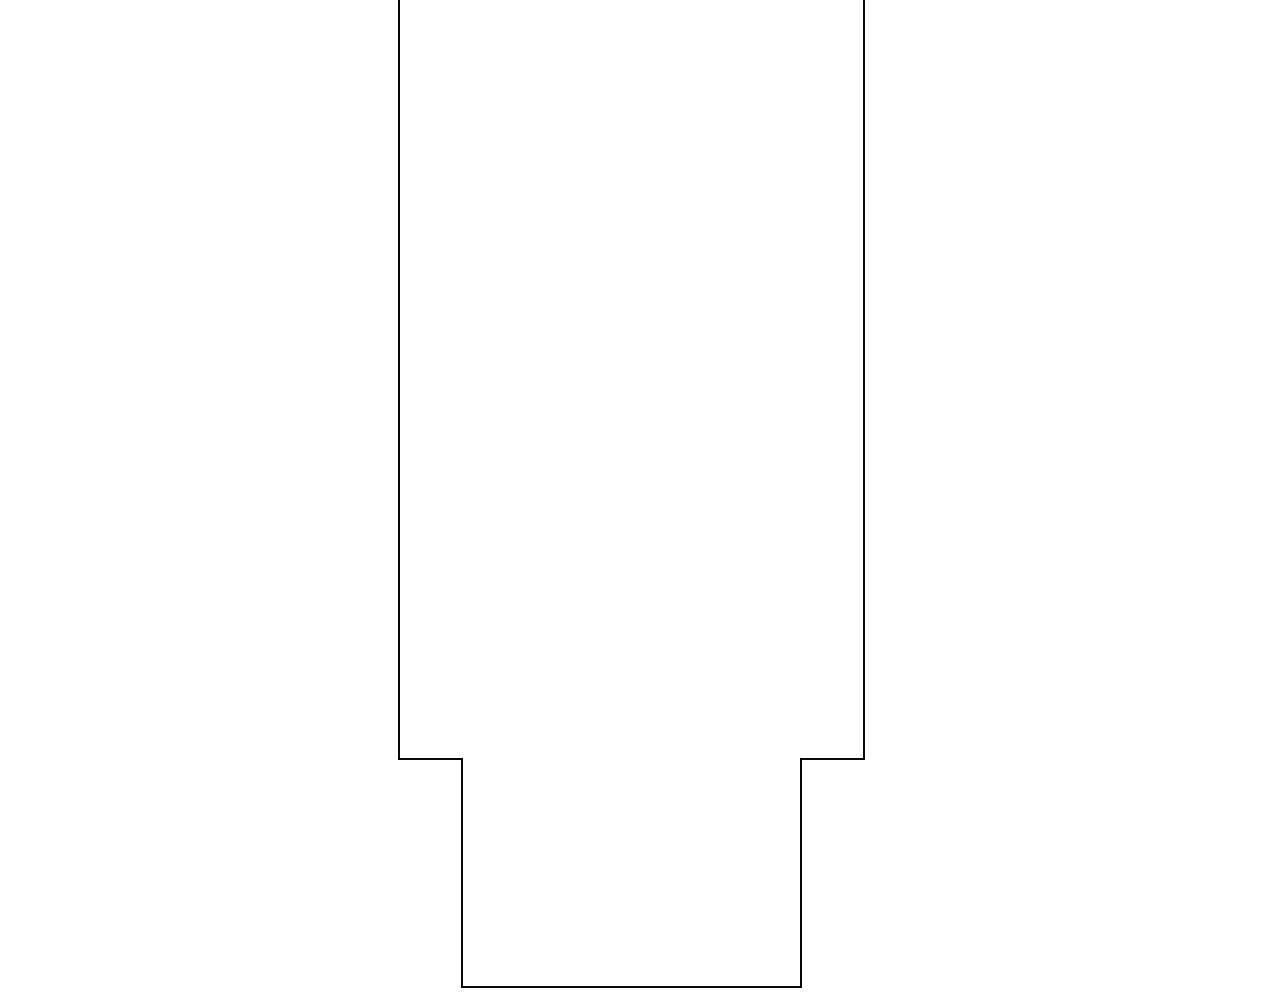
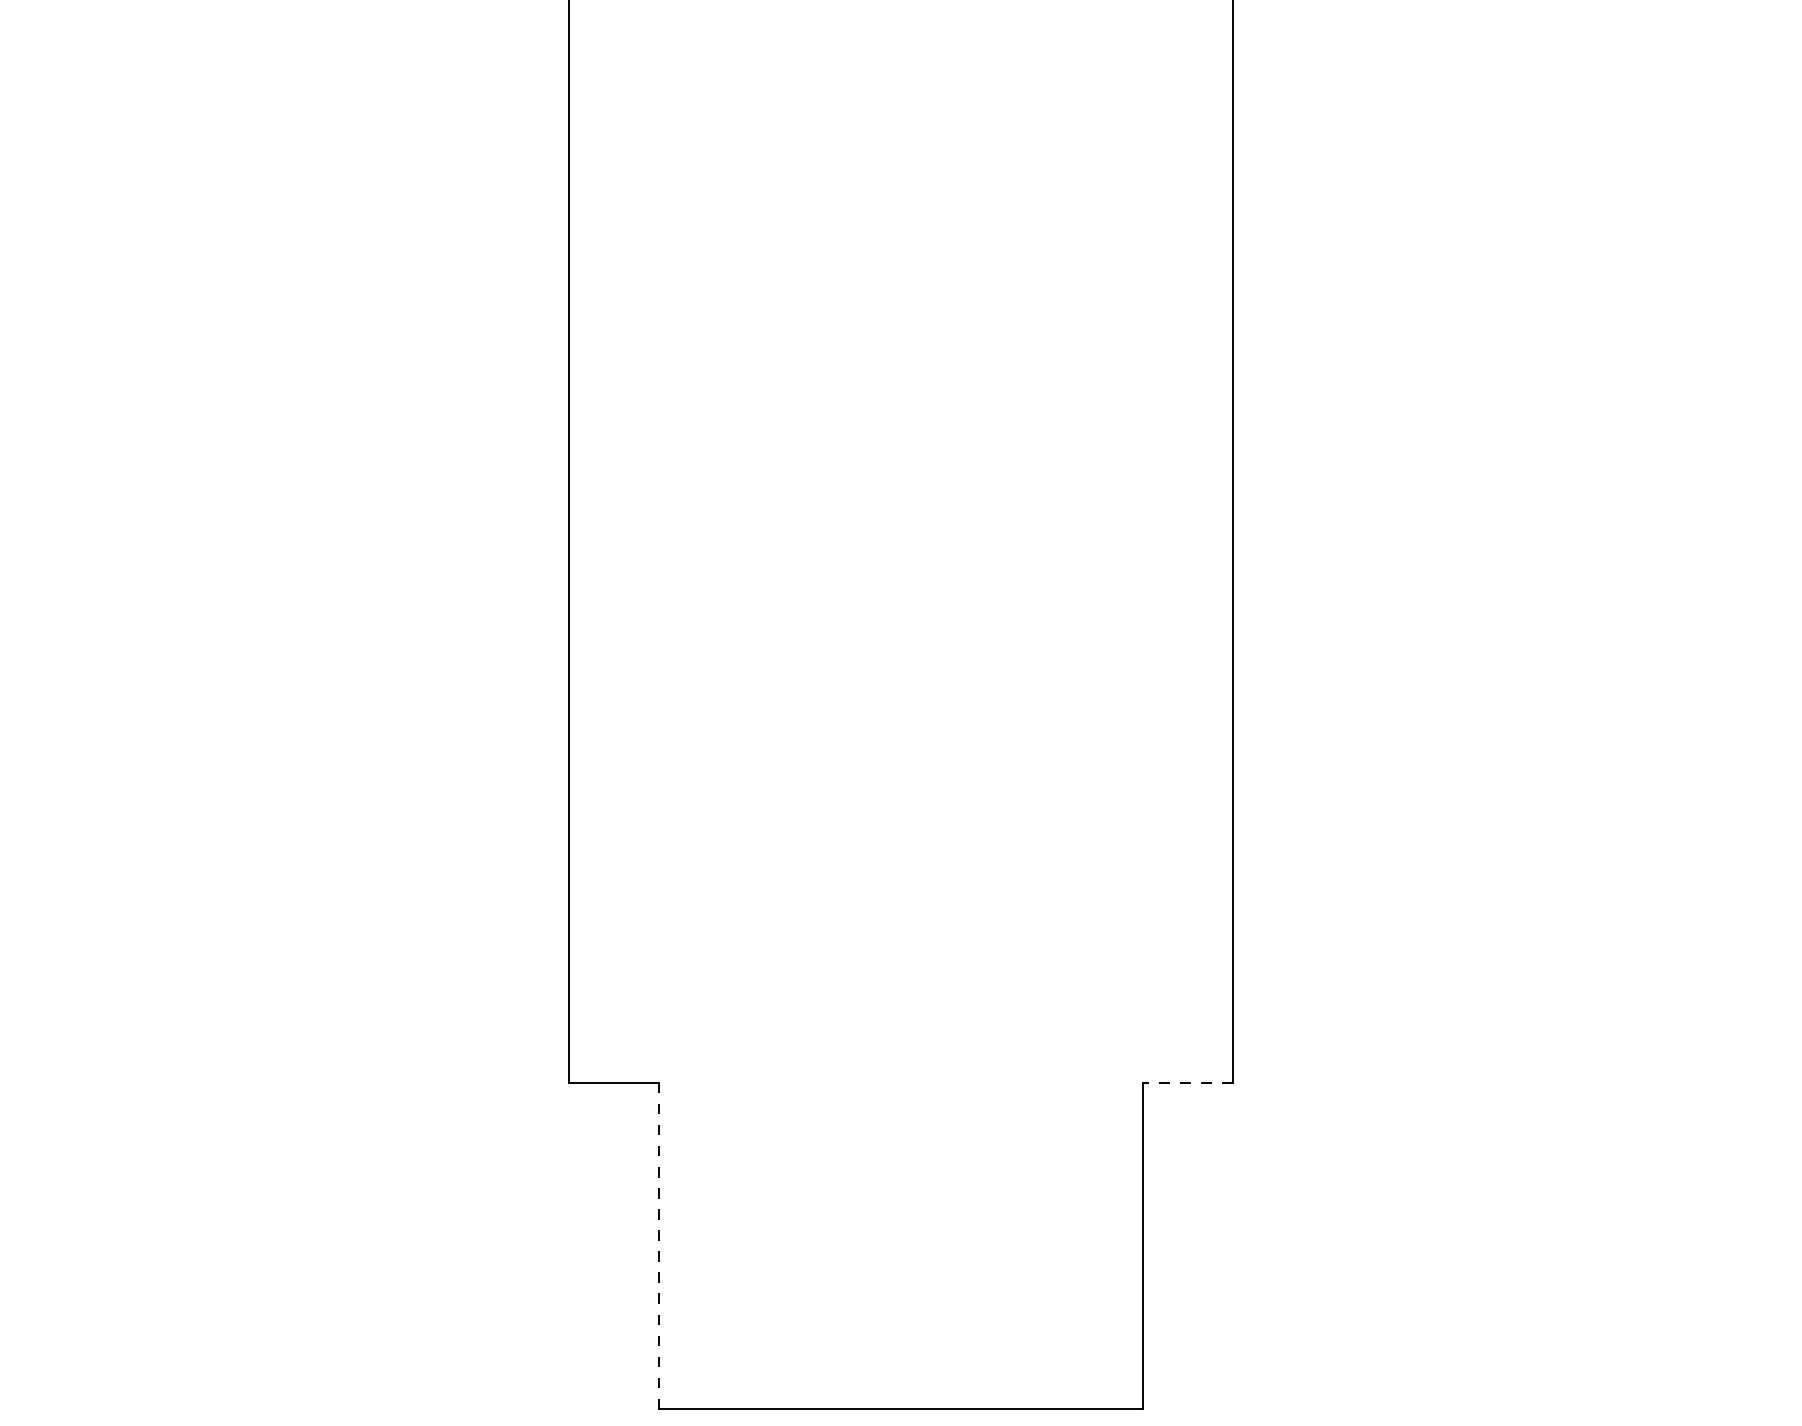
line: (832, 758) -> (1187, 1082), solid -> dashed
line: (461, 872) -> (658, 1245), solid -> dashed

